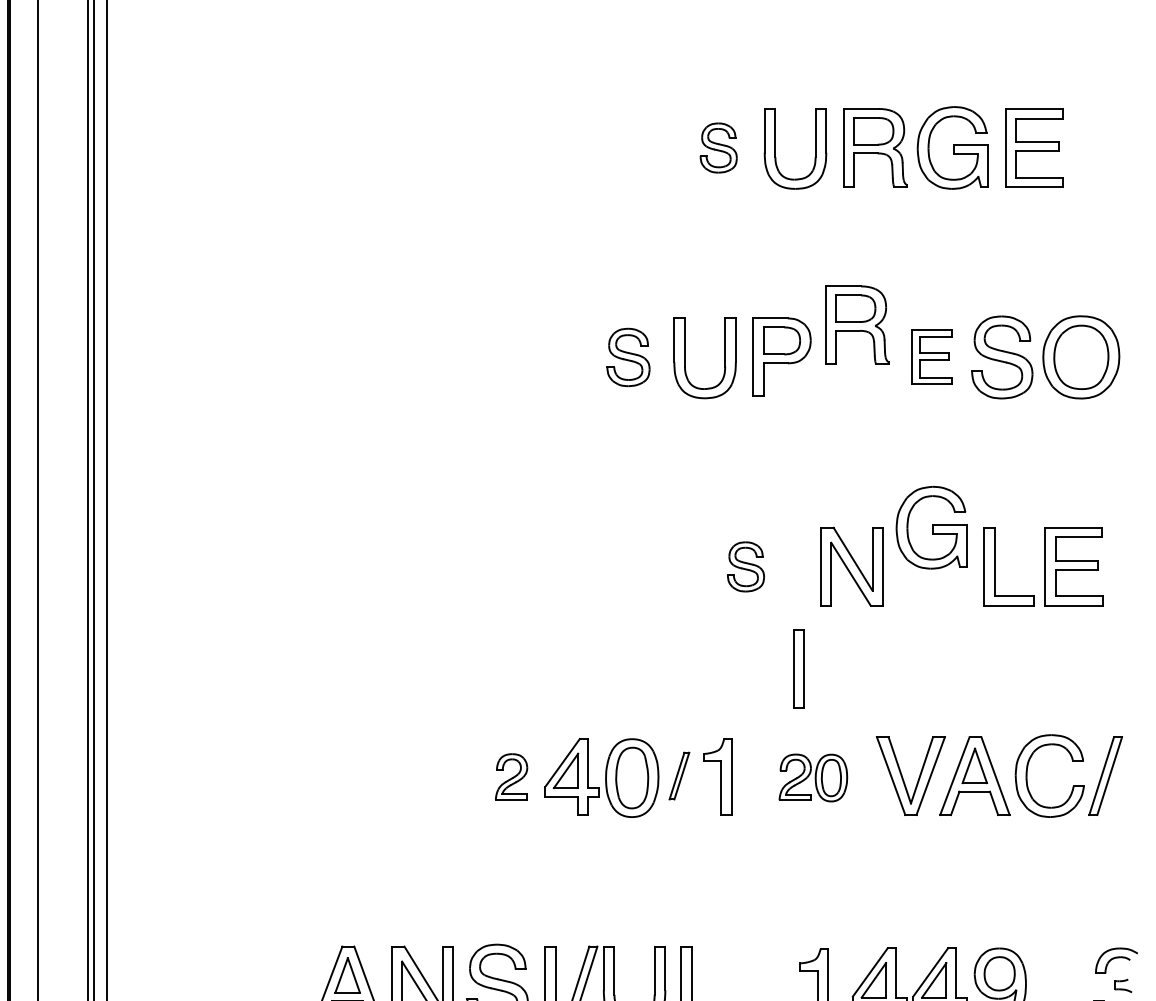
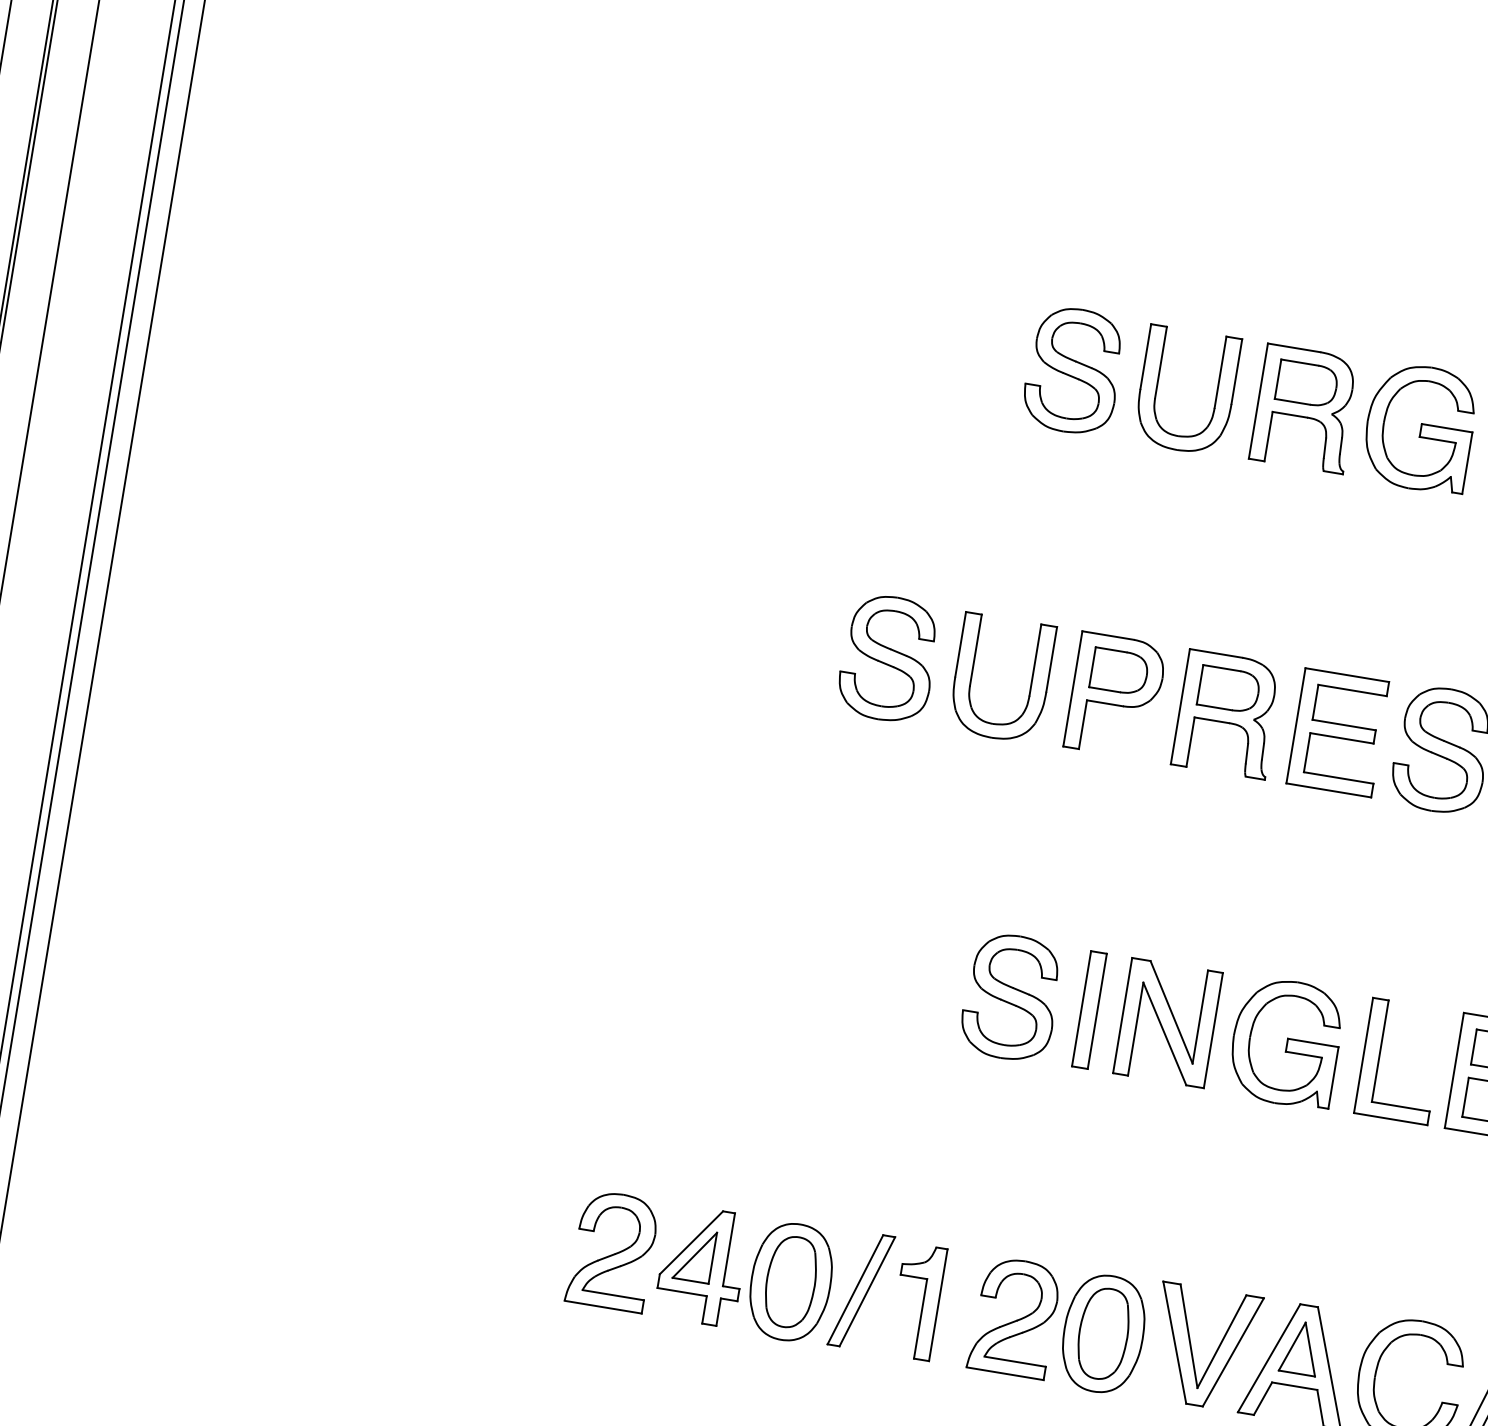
part: (718, 147) -> (1073, 369), size x1.67
part: (857, 324) -> (1227, 713), moved
part: (932, 356) -> (1338, 731), size x1.43
part: (628, 357) -> (888, 658), size x1.43
part: (931, 527) -> (1285, 1042), moved
part: (745, 566) -> (1010, 996), size x1.67
part: (798, 668) -> (1089, 1009), moved
part: (679, 775) -> (861, 1289), size x1.67
part: (511, 776) -> (612, 1250), size x1.67
part: (813, 777) -> (1059, 1325), size x1.67

